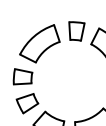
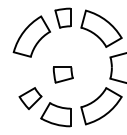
part: (22, 77) -> (62, 74), moved

